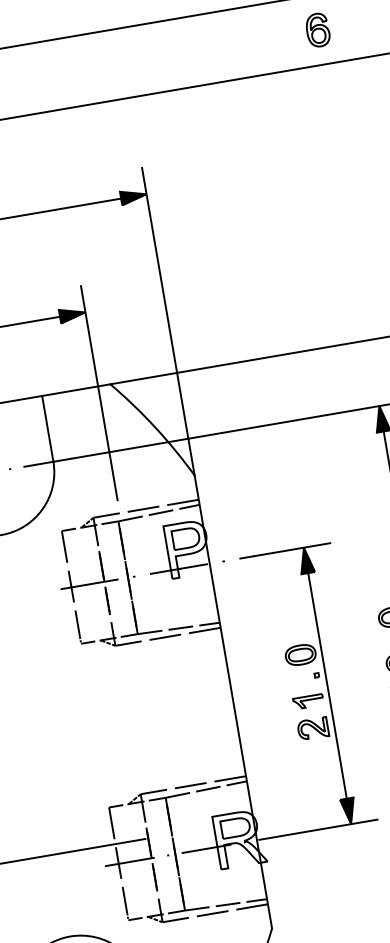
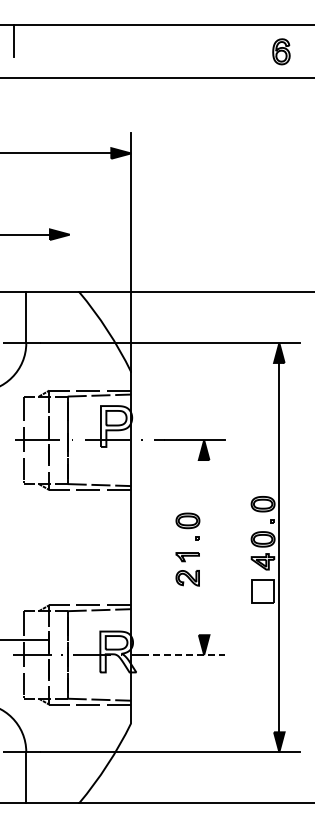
line: (99, 393) -> (69, 297), removed
line: (327, 685) -> (204, 547), removed
line: (324, 828) -> (183, 654), solid -> dashed

